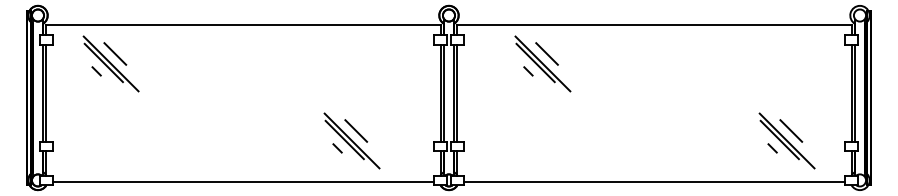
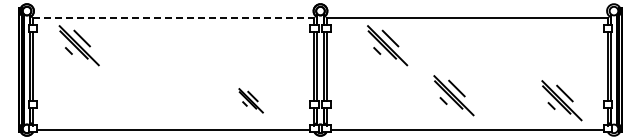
line: (243, 25) -> (173, 18), solid -> dashed
part: (635, 133) -> (453, 95), added
part: (350, 140) -> (250, 100), size x0.6

